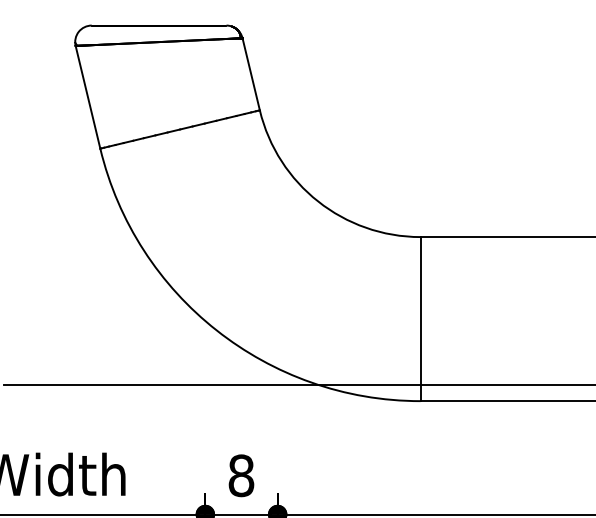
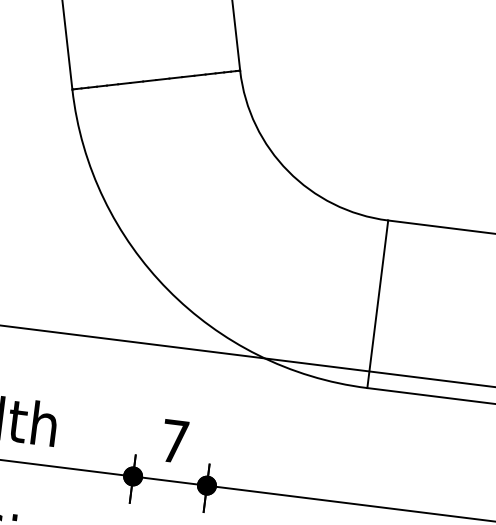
text: (241, 475) -> (174, 441), 8 -> 7

